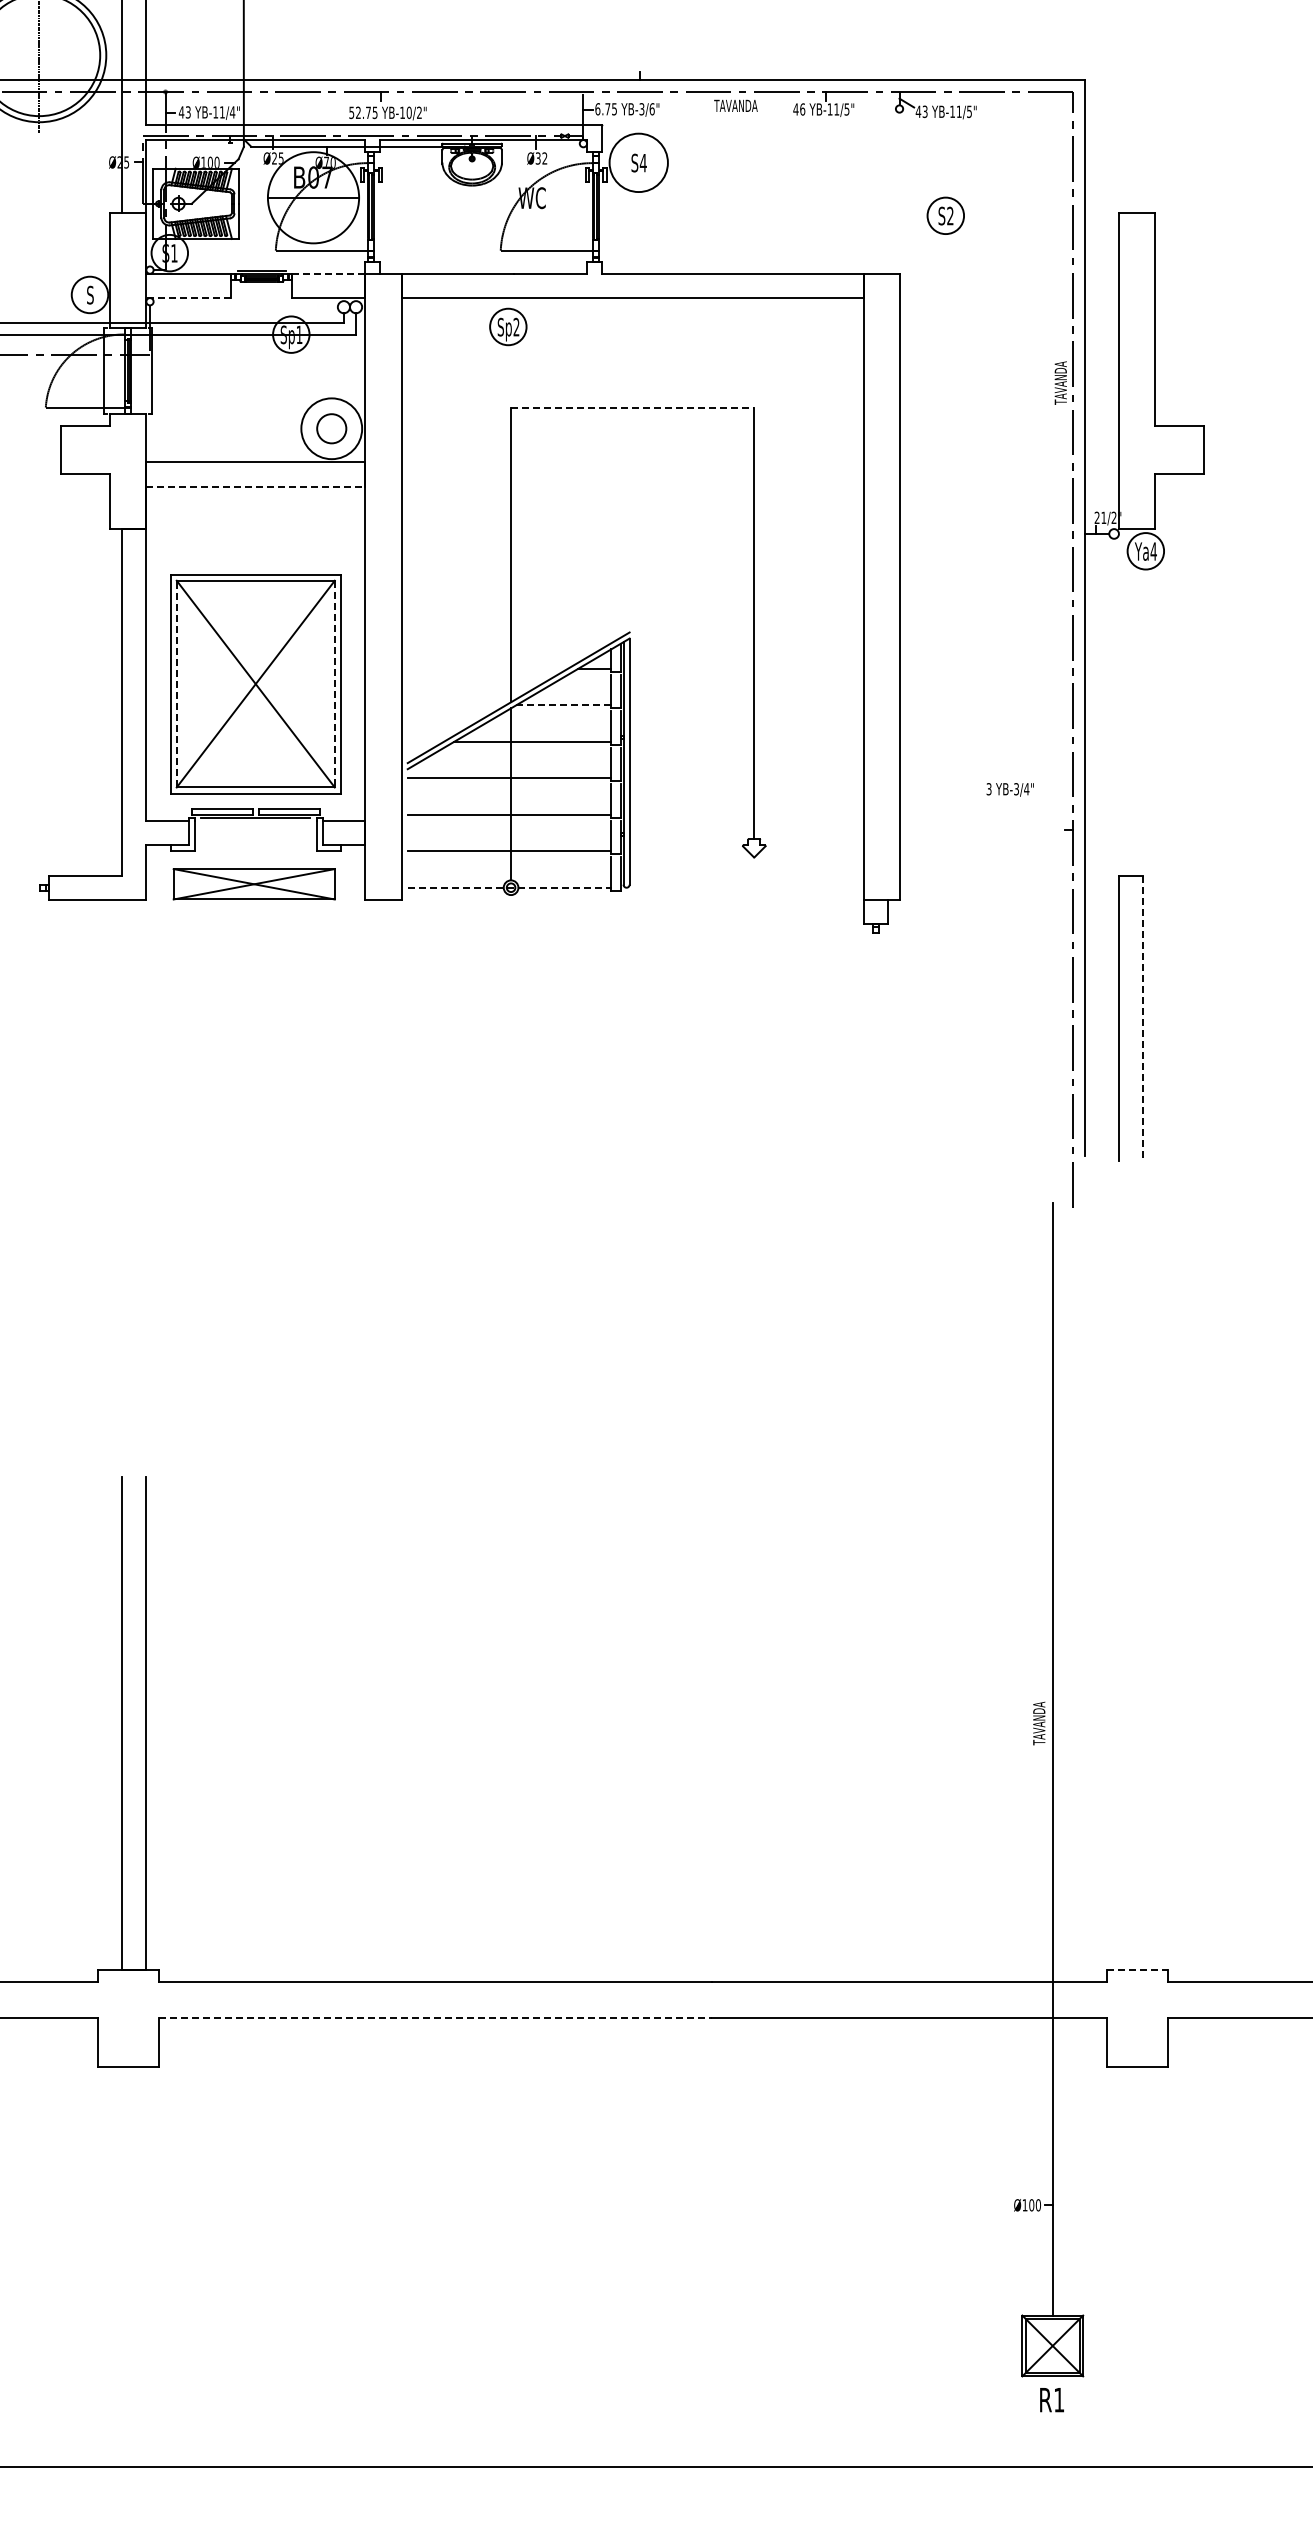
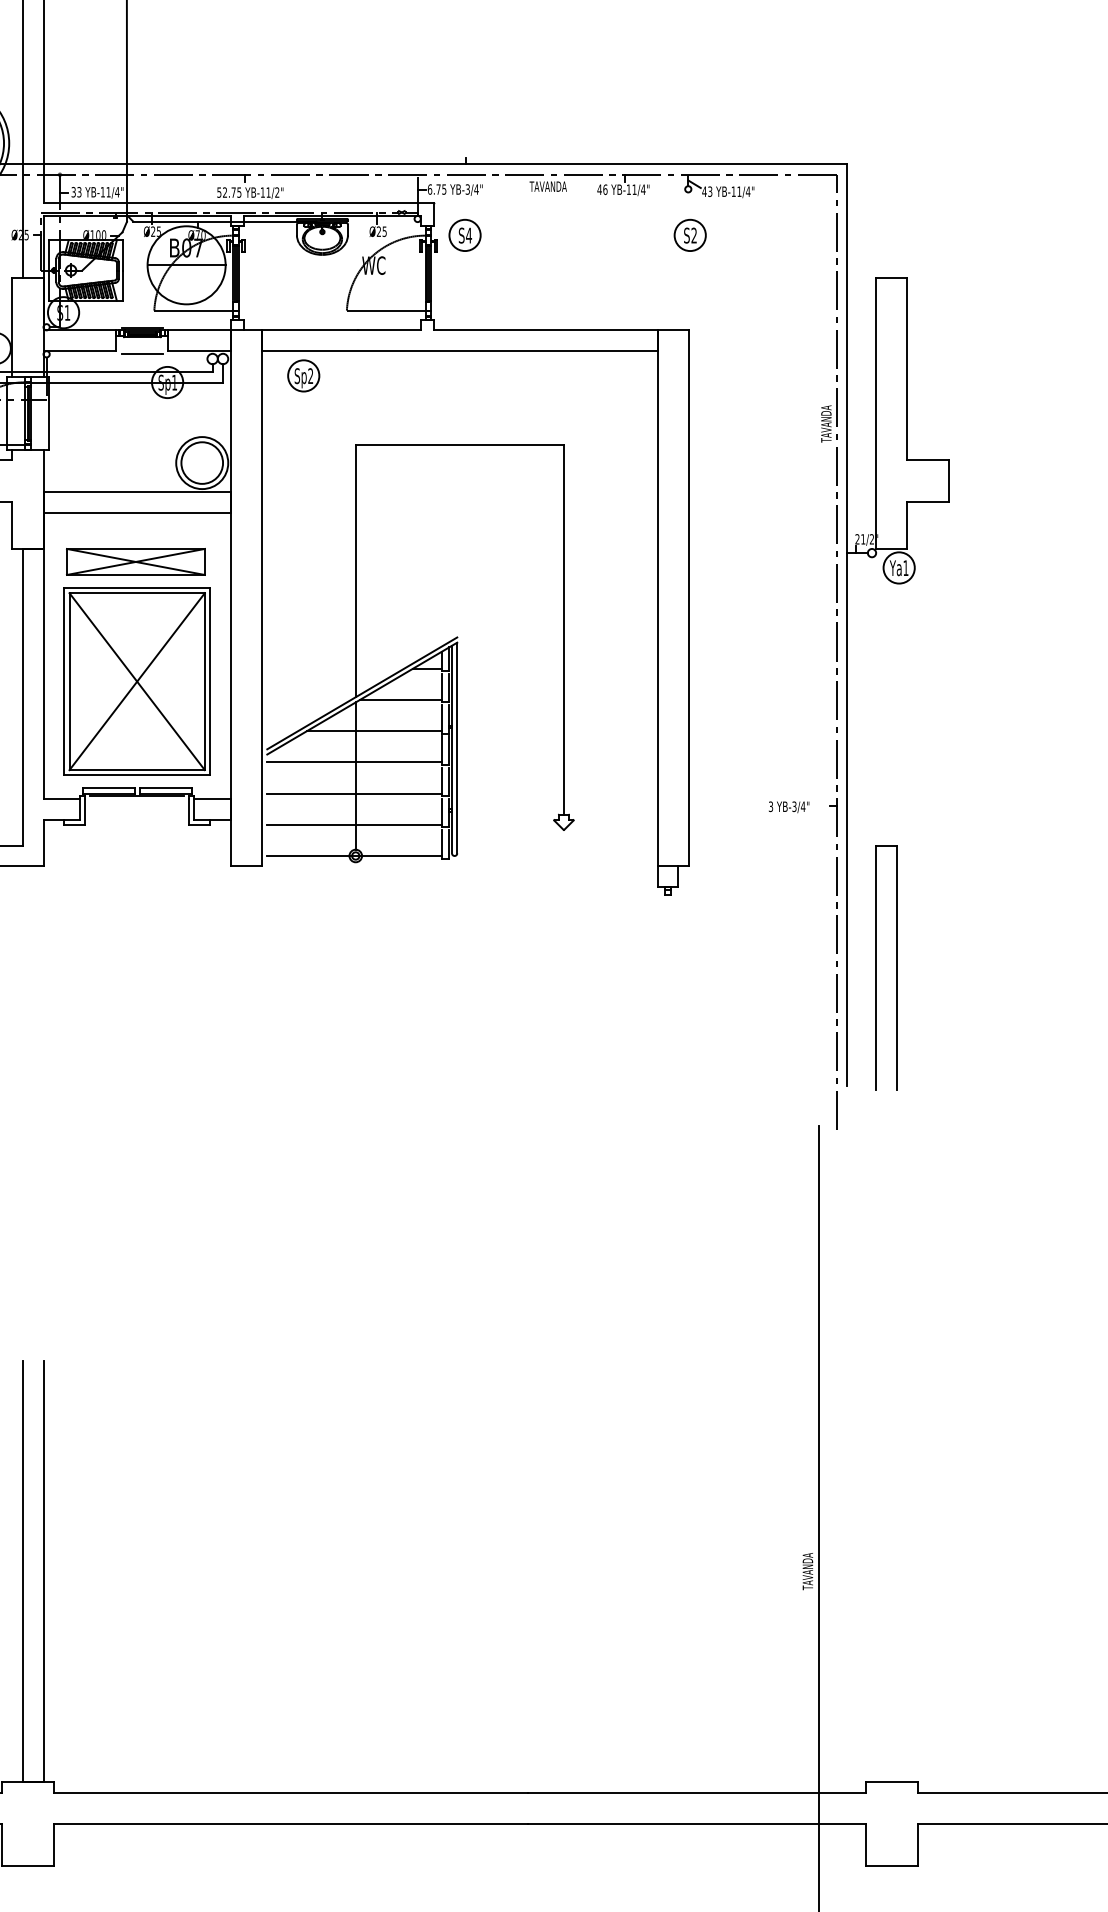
text: (651, 109) -> (475, 189), YB-3/6" -> YB-3/4"
text: (846, 109) -> (642, 189), YB-11/5" -> YB-11/4"
text: (969, 111) -> (748, 191), YB-11/5" -> YB-11/4"
text: (181, 112) -> (73, 192), 43 -> 33
text: (408, 112) -> (267, 192), YB-10/2" -> YB-11/2"
text: (541, 158) -> (381, 231), Ø32 -> Ø25
circle: (638, 162) -> (464, 235), size x0.62
part: (945, 215) -> (689, 235), moved
line: (329, 273) -> (200, 330), dashed -> solid
line: (188, 298) -> (79, 351), dashed -> solid
line: (261, 301) -> (142, 354), added
part: (508, 326) -> (303, 375), moved
line: (632, 407) -> (459, 444), dashed -> solid
circle: (331, 428) -> (202, 462), size x1.67
line: (256, 486) -> (137, 512), dashed -> solid
text: (1153, 551) -> (905, 568), Ya4 -> Ya1
line: (176, 683) -> (69, 681), dashed -> solid
line: (334, 684) -> (204, 682), dashed -> solid
line: (563, 705) -> (400, 699), dashed -> solid
text: (1009, 789) -> (788, 806), moved
part: (253, 884) -> (135, 562), moved
line: (509, 887) -> (354, 855), dashed -> solid
line: (1143, 1018) -> (897, 967), dashed -> solid
line: (1137, 1969) -> (892, 1782), dashed -> solid
line: (435, 2018) -> (291, 1824), dashed -> solid

